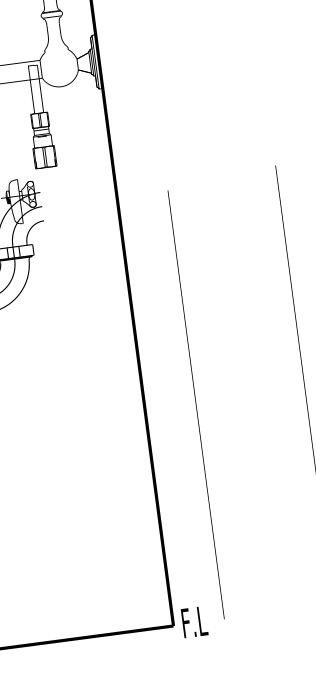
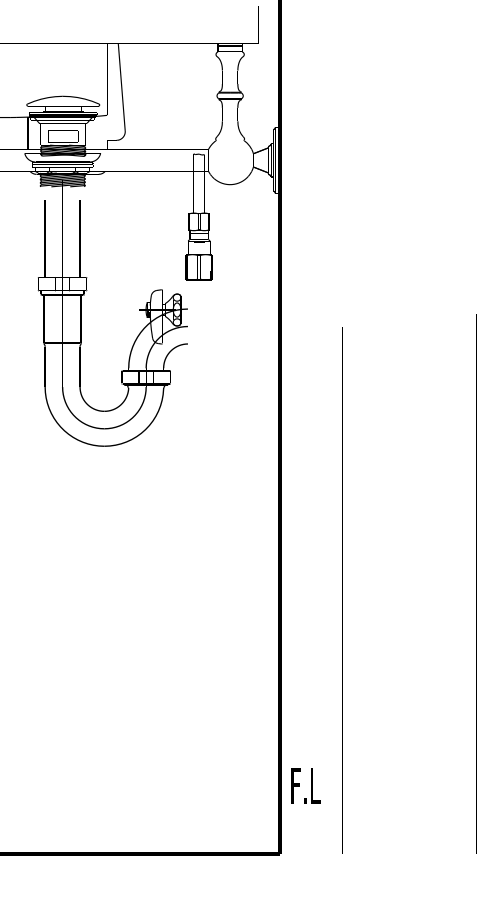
text: (194, 621) -> (305, 785), moved

